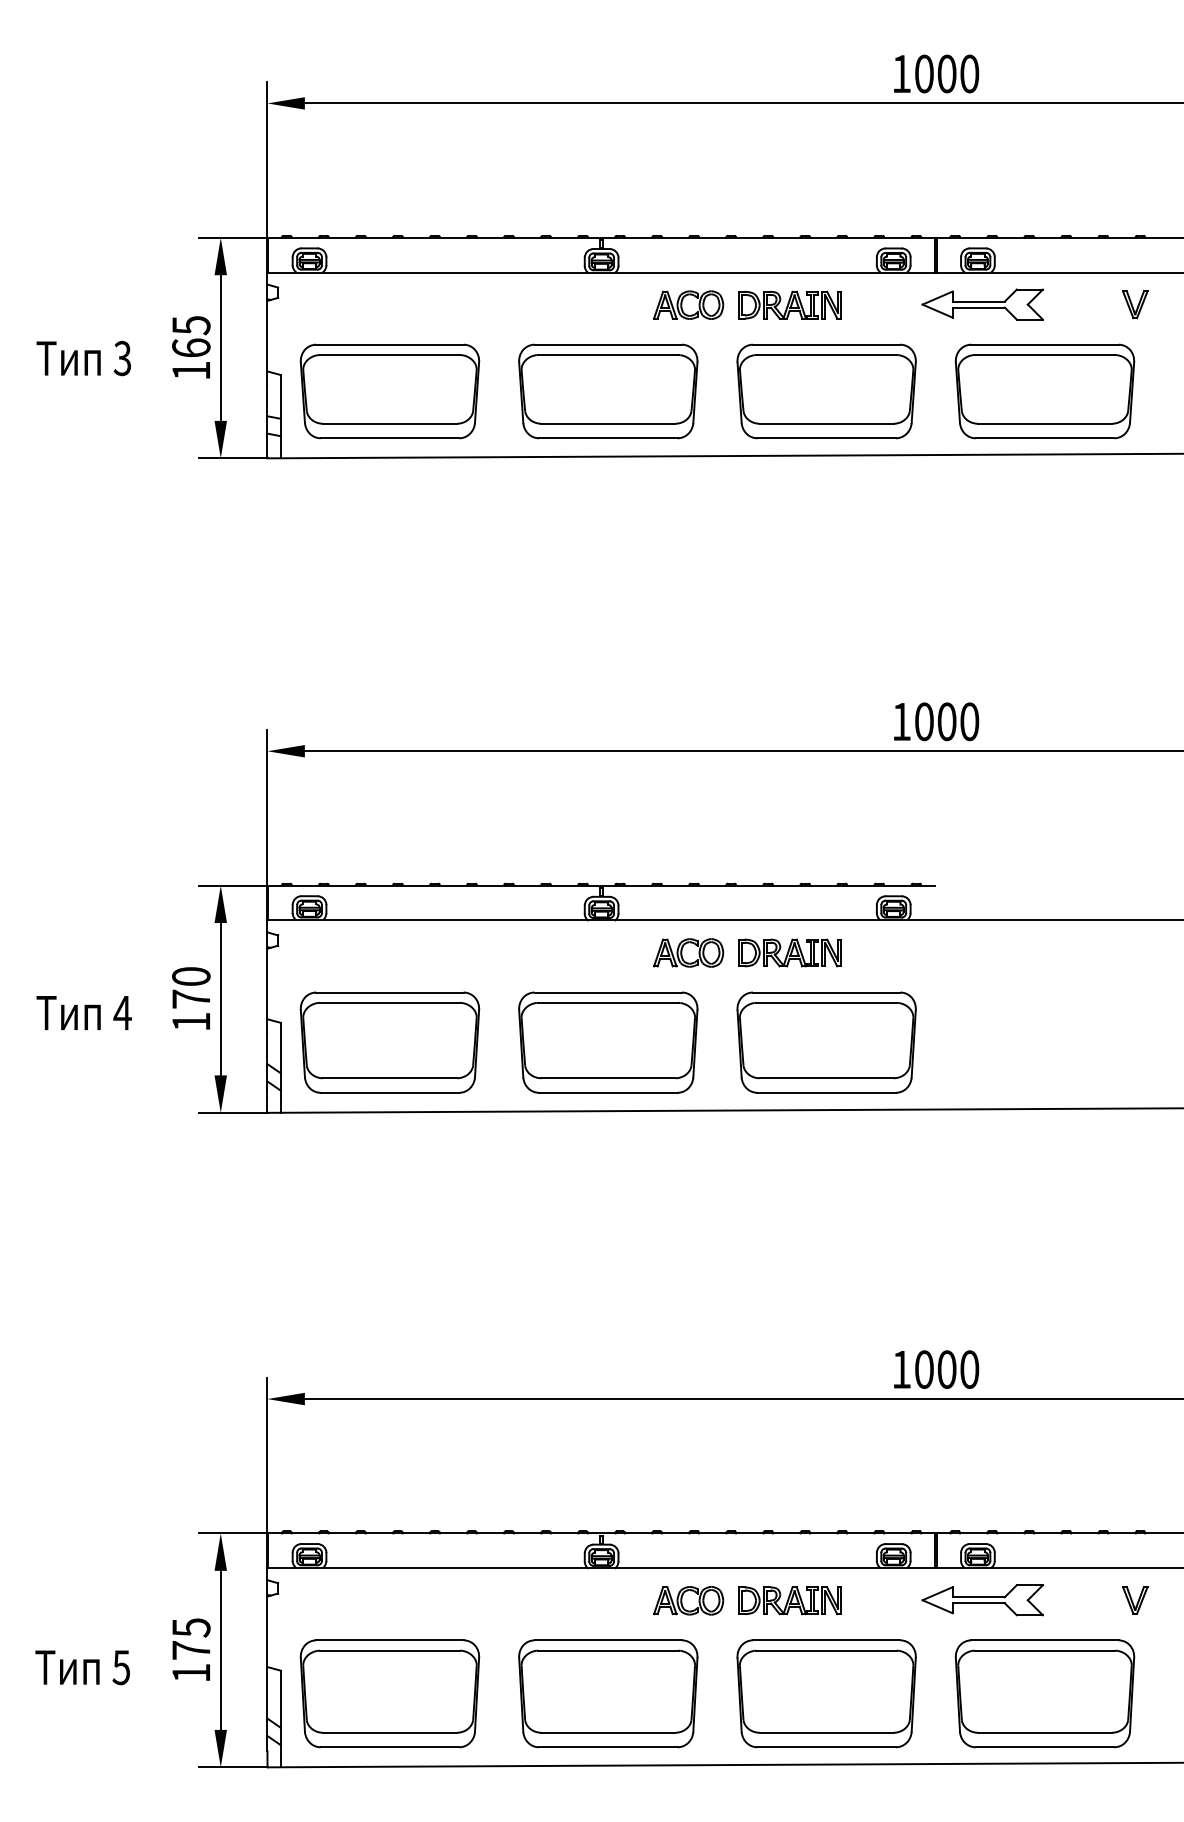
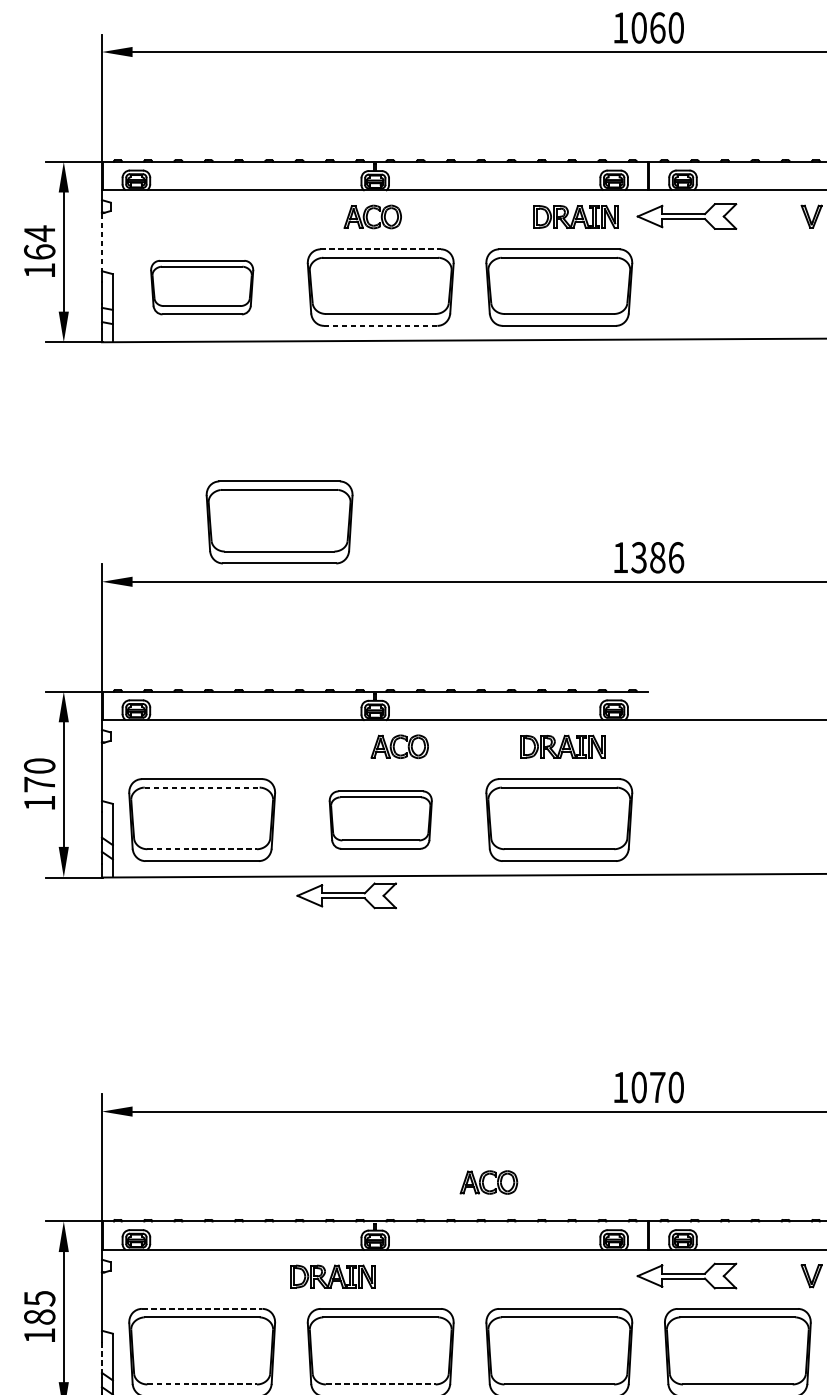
text: (946, 73) -> (657, 27), 1000 -> 1060
part: (688, 304) -> (372, 216), moved
part: (789, 304) -> (575, 216), moved
text: (191, 325) -> (39, 233), 165 -> 164
line: (267, 336) -> (102, 242), solid -> dashed
line: (608, 344) -> (380, 249), solid -> dashed
part: (389, 391) -> (201, 287), size x0.7
part: (1044, 391) -> (737, 287), removed
line: (607, 438) -> (380, 326), solid -> dashed
part: (484, 678) -> (279, 522), added
text: (946, 721) -> (657, 557), 1000 -> 1386
part: (688, 952) -> (399, 746), moved
part: (789, 952) -> (562, 746), moved
line: (390, 1002) -> (202, 787), solid -> dashed
part: (608, 1042) -> (380, 819), size x0.7
line: (389, 1078) -> (201, 849), solid -> dashed
part: (566, 1135) -> (346, 896), added
text: (946, 1369) -> (657, 1087), 1000 -> 1070
part: (688, 1600) -> (488, 1182), moved
part: (789, 1600) -> (332, 1276), moved
line: (389, 1640) -> (201, 1309), solid -> dashed
text: (191, 1650) -> (39, 1317), 175 -> 185
line: (267, 1700) -> (102, 1358), solid -> dashed
line: (389, 1732) -> (201, 1384), solid -> dashed
line: (608, 1732) -> (380, 1384), solid -> dashed

